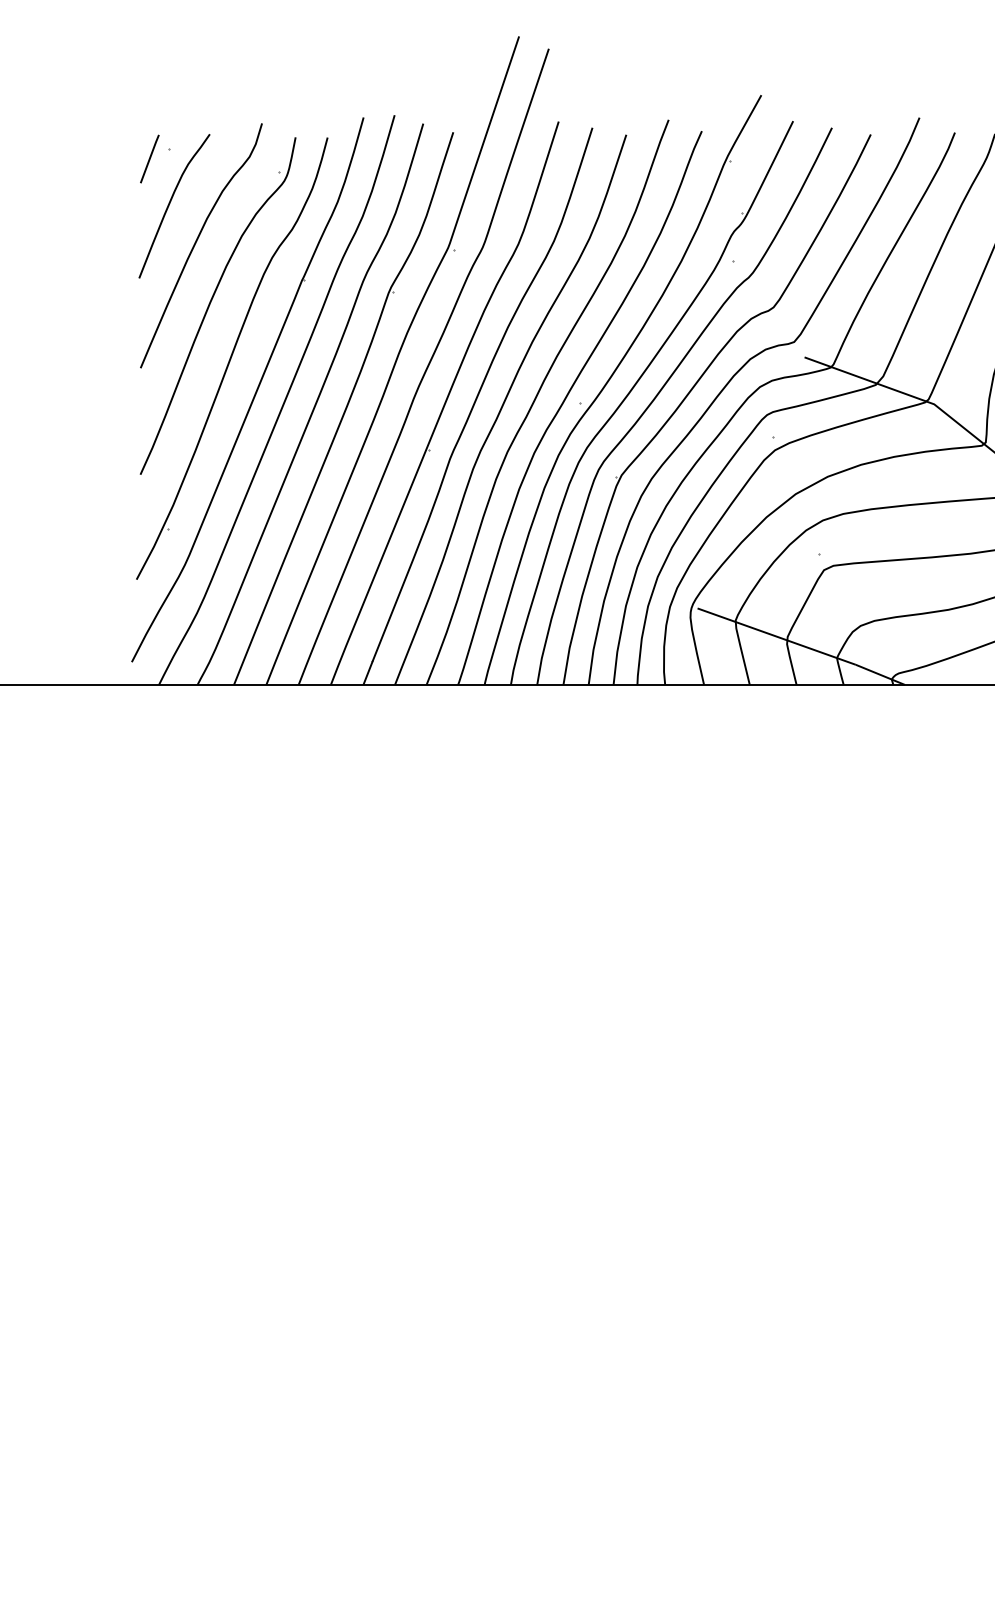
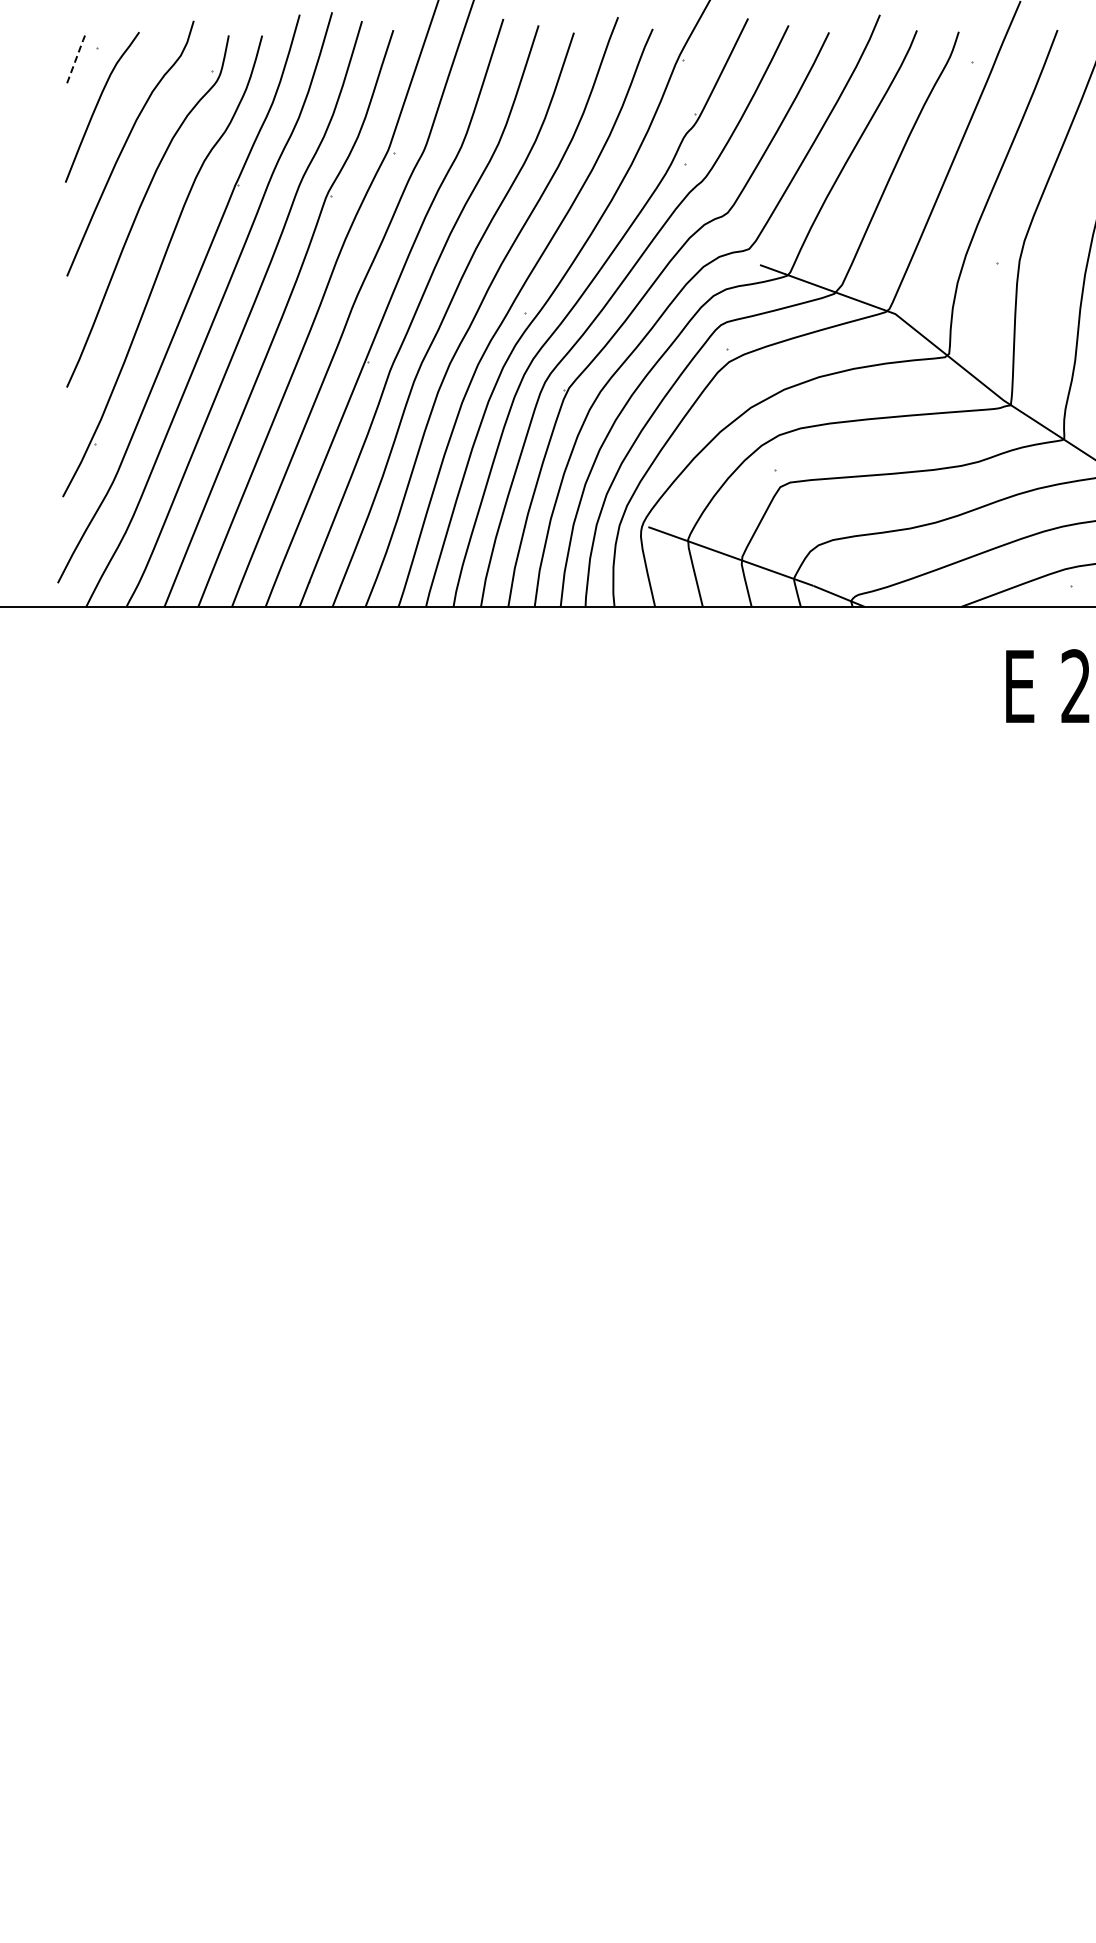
line: (149, 158) -> (76, 57), solid -> dashed

